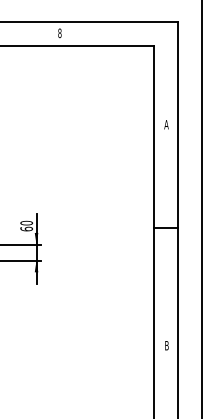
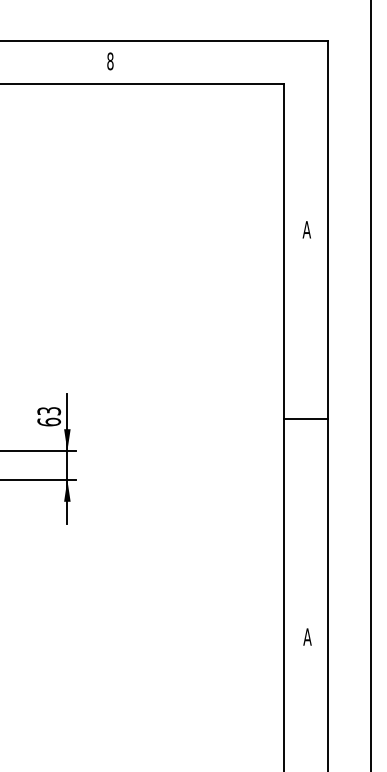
text: (26, 222) -> (48, 409), 60 -> 63
text: (166, 345) -> (306, 636), B -> A

